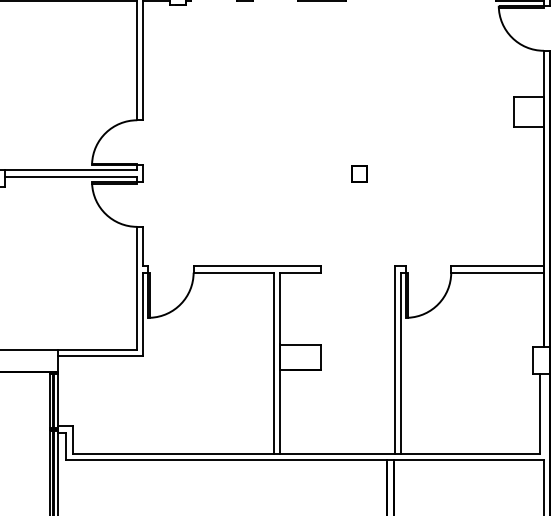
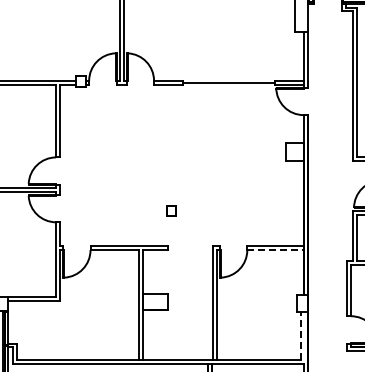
part: (359, 172) -> (171, 210), moved
line: (497, 273) -> (275, 250), solid -> dashed
line: (540, 412) -> (301, 335), solid -> dashed

